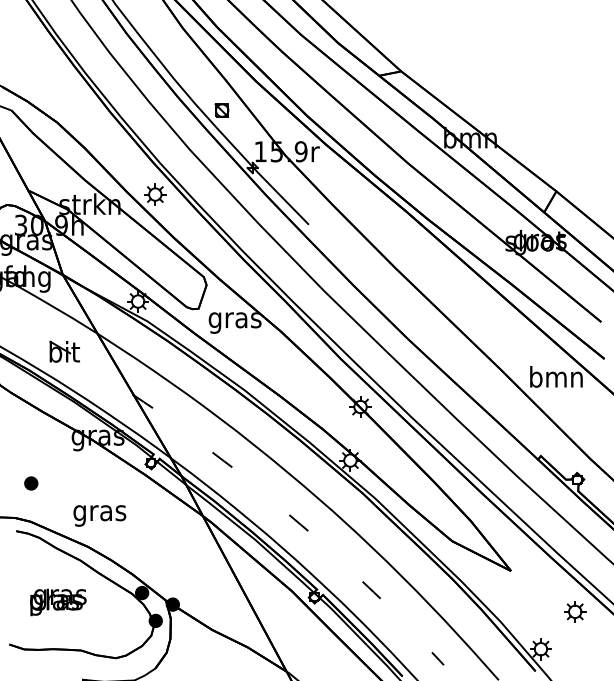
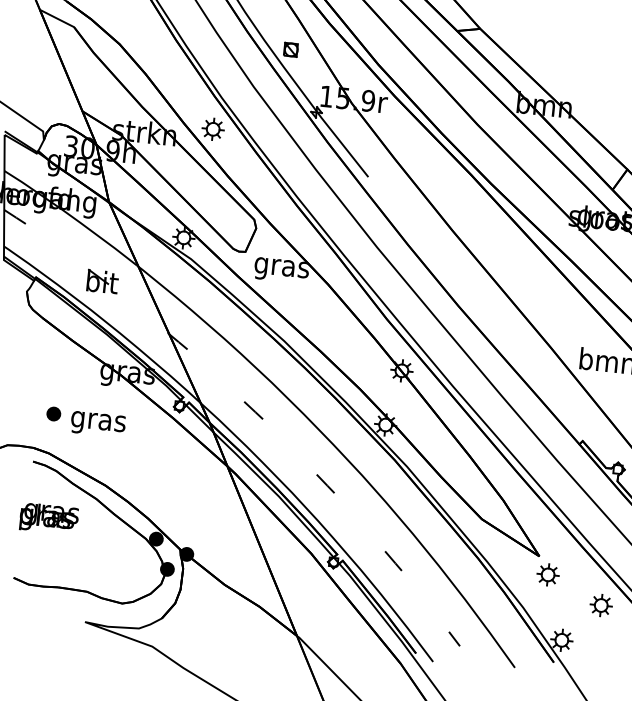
text: (99, 515) -> (97, 423), moved
part: (521, 587) -> (548, 574), added
text: (58, 602) -> (49, 518), moved

